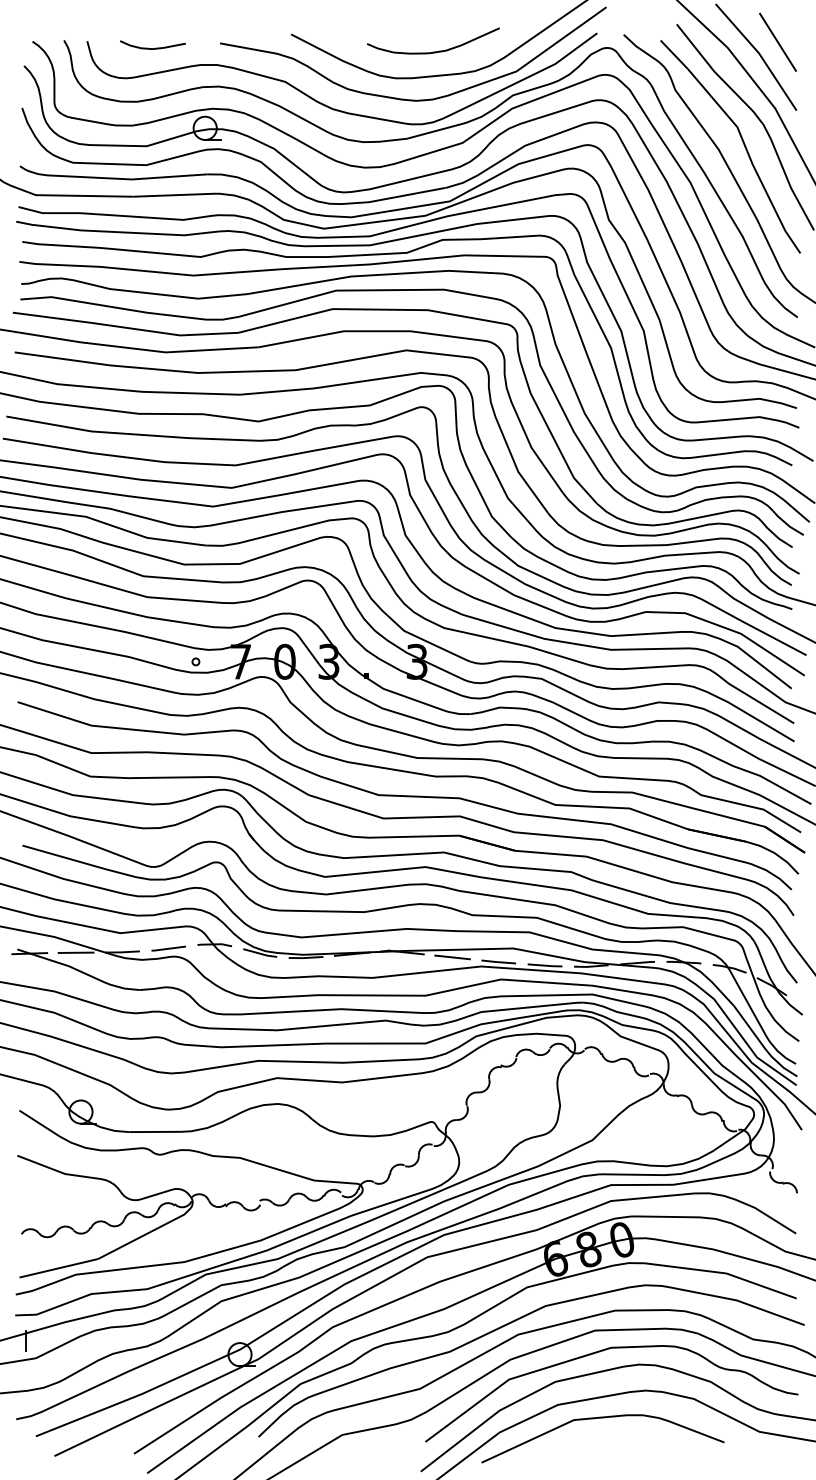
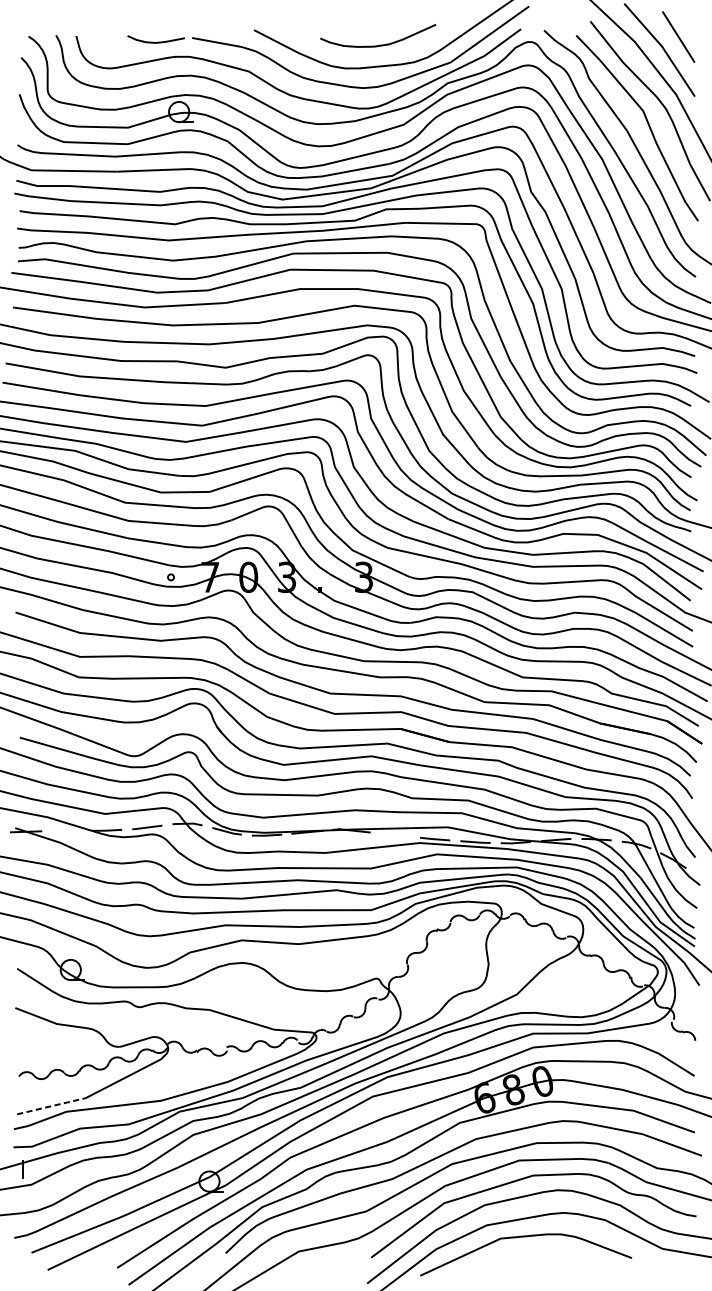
curve: (152, 48) -> (155, 42), moved
line: (75, 952) -> (66, 830), removed
line: (452, 957) -> (394, 835), removed
line: (59, 1268) -> (52, 1106), solid -> dashed

